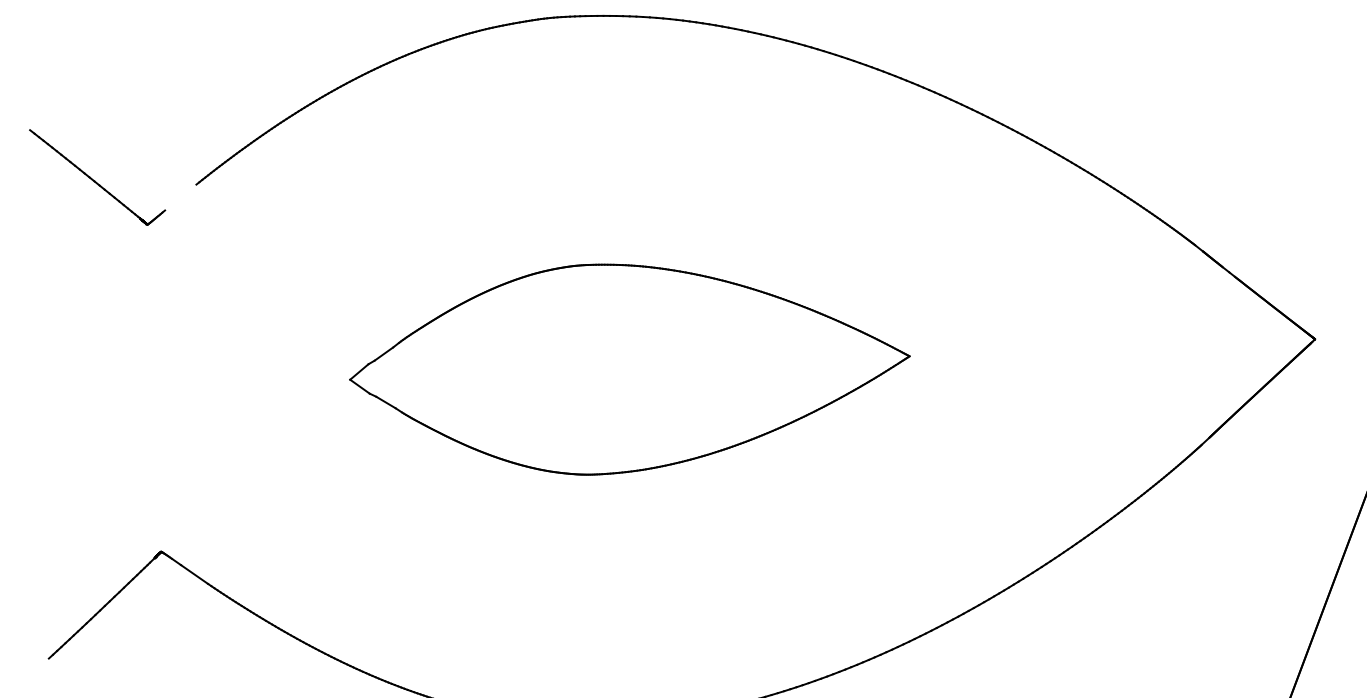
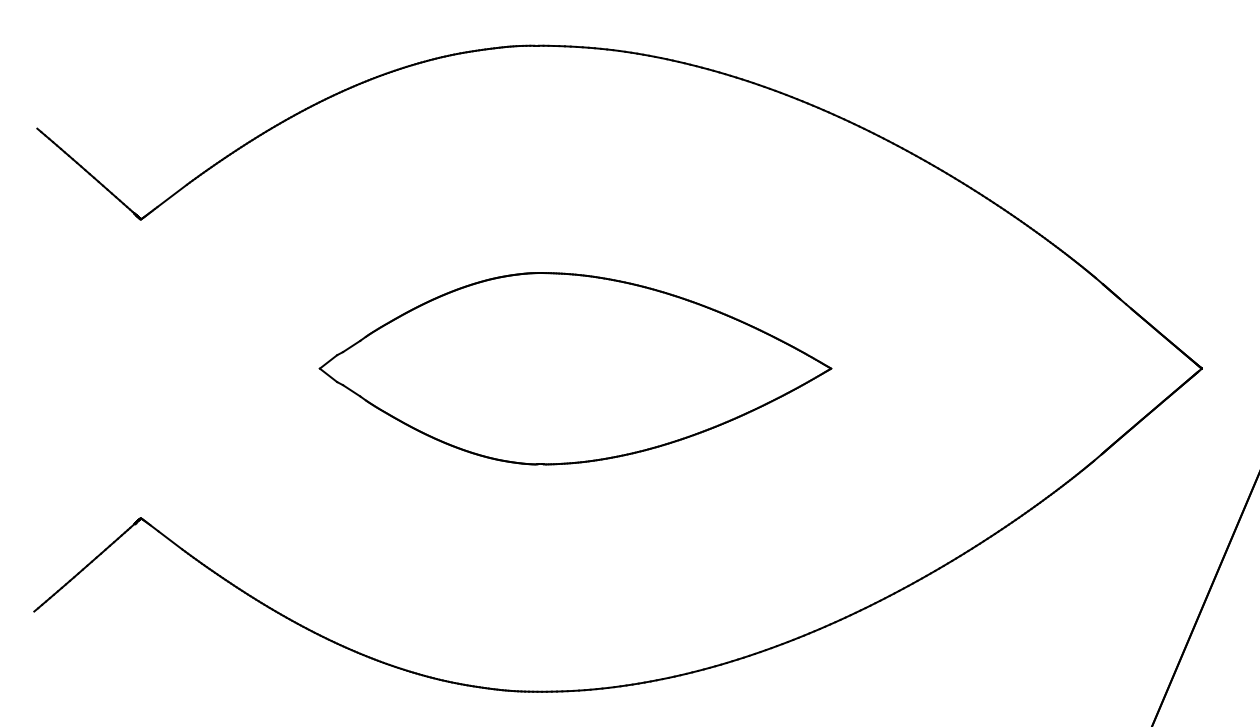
line: (181, 197) -> (172, 195), added

